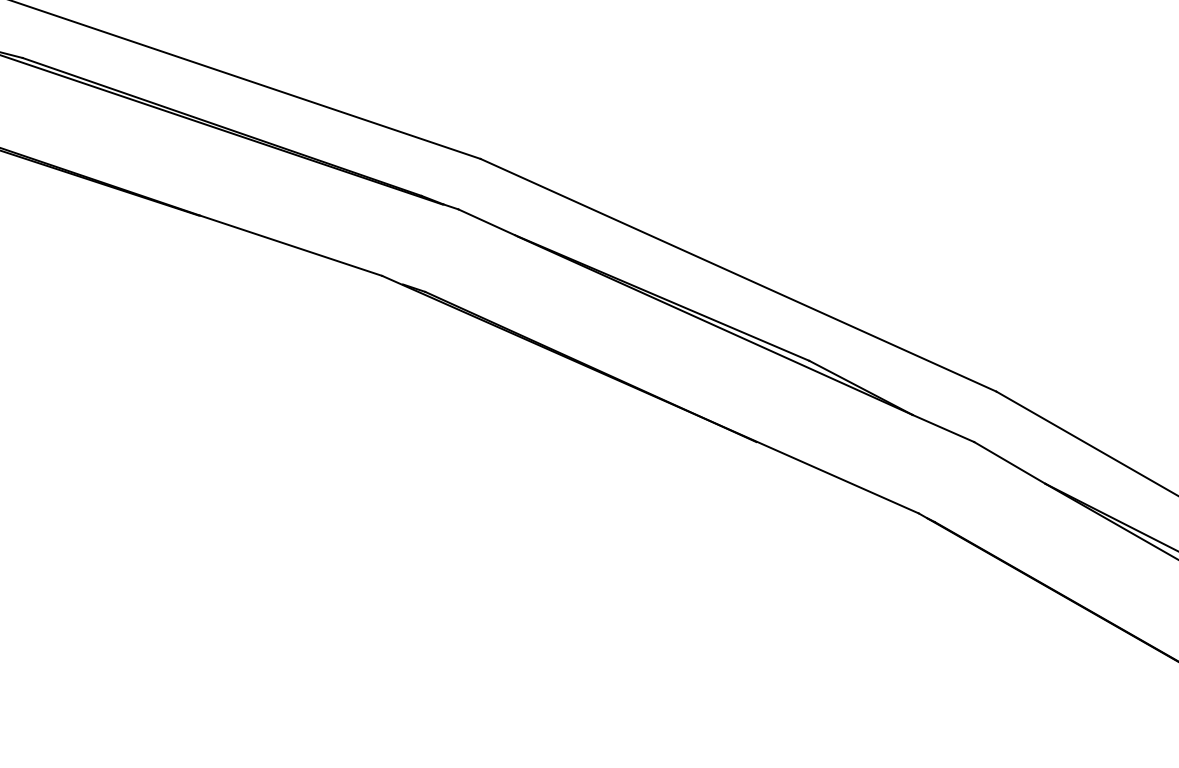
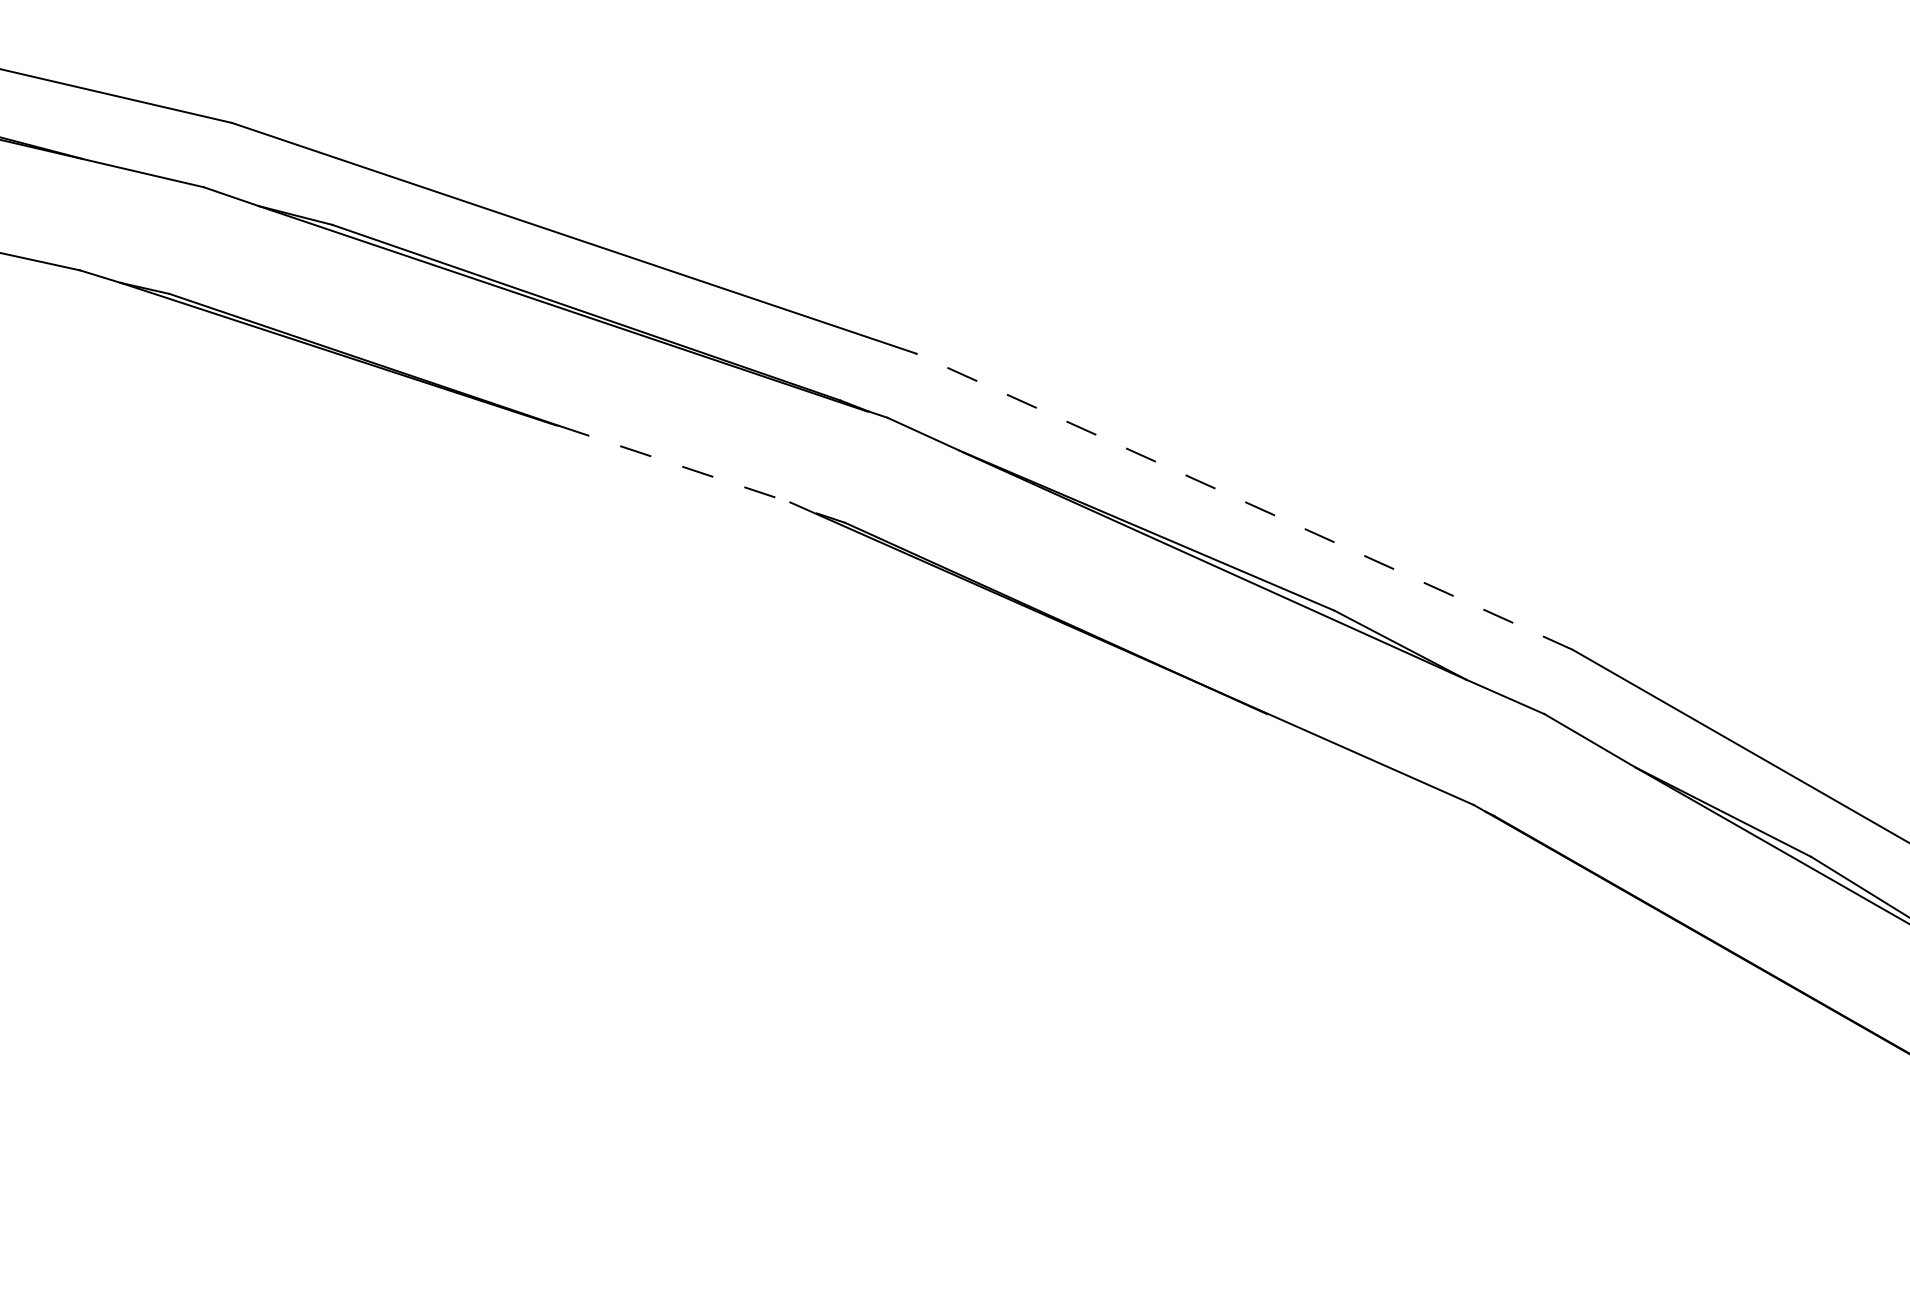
line: (291, 246) -> (674, 464), solid -> dashed
line: (737, 275) -> (1243, 501), solid -> dashed

